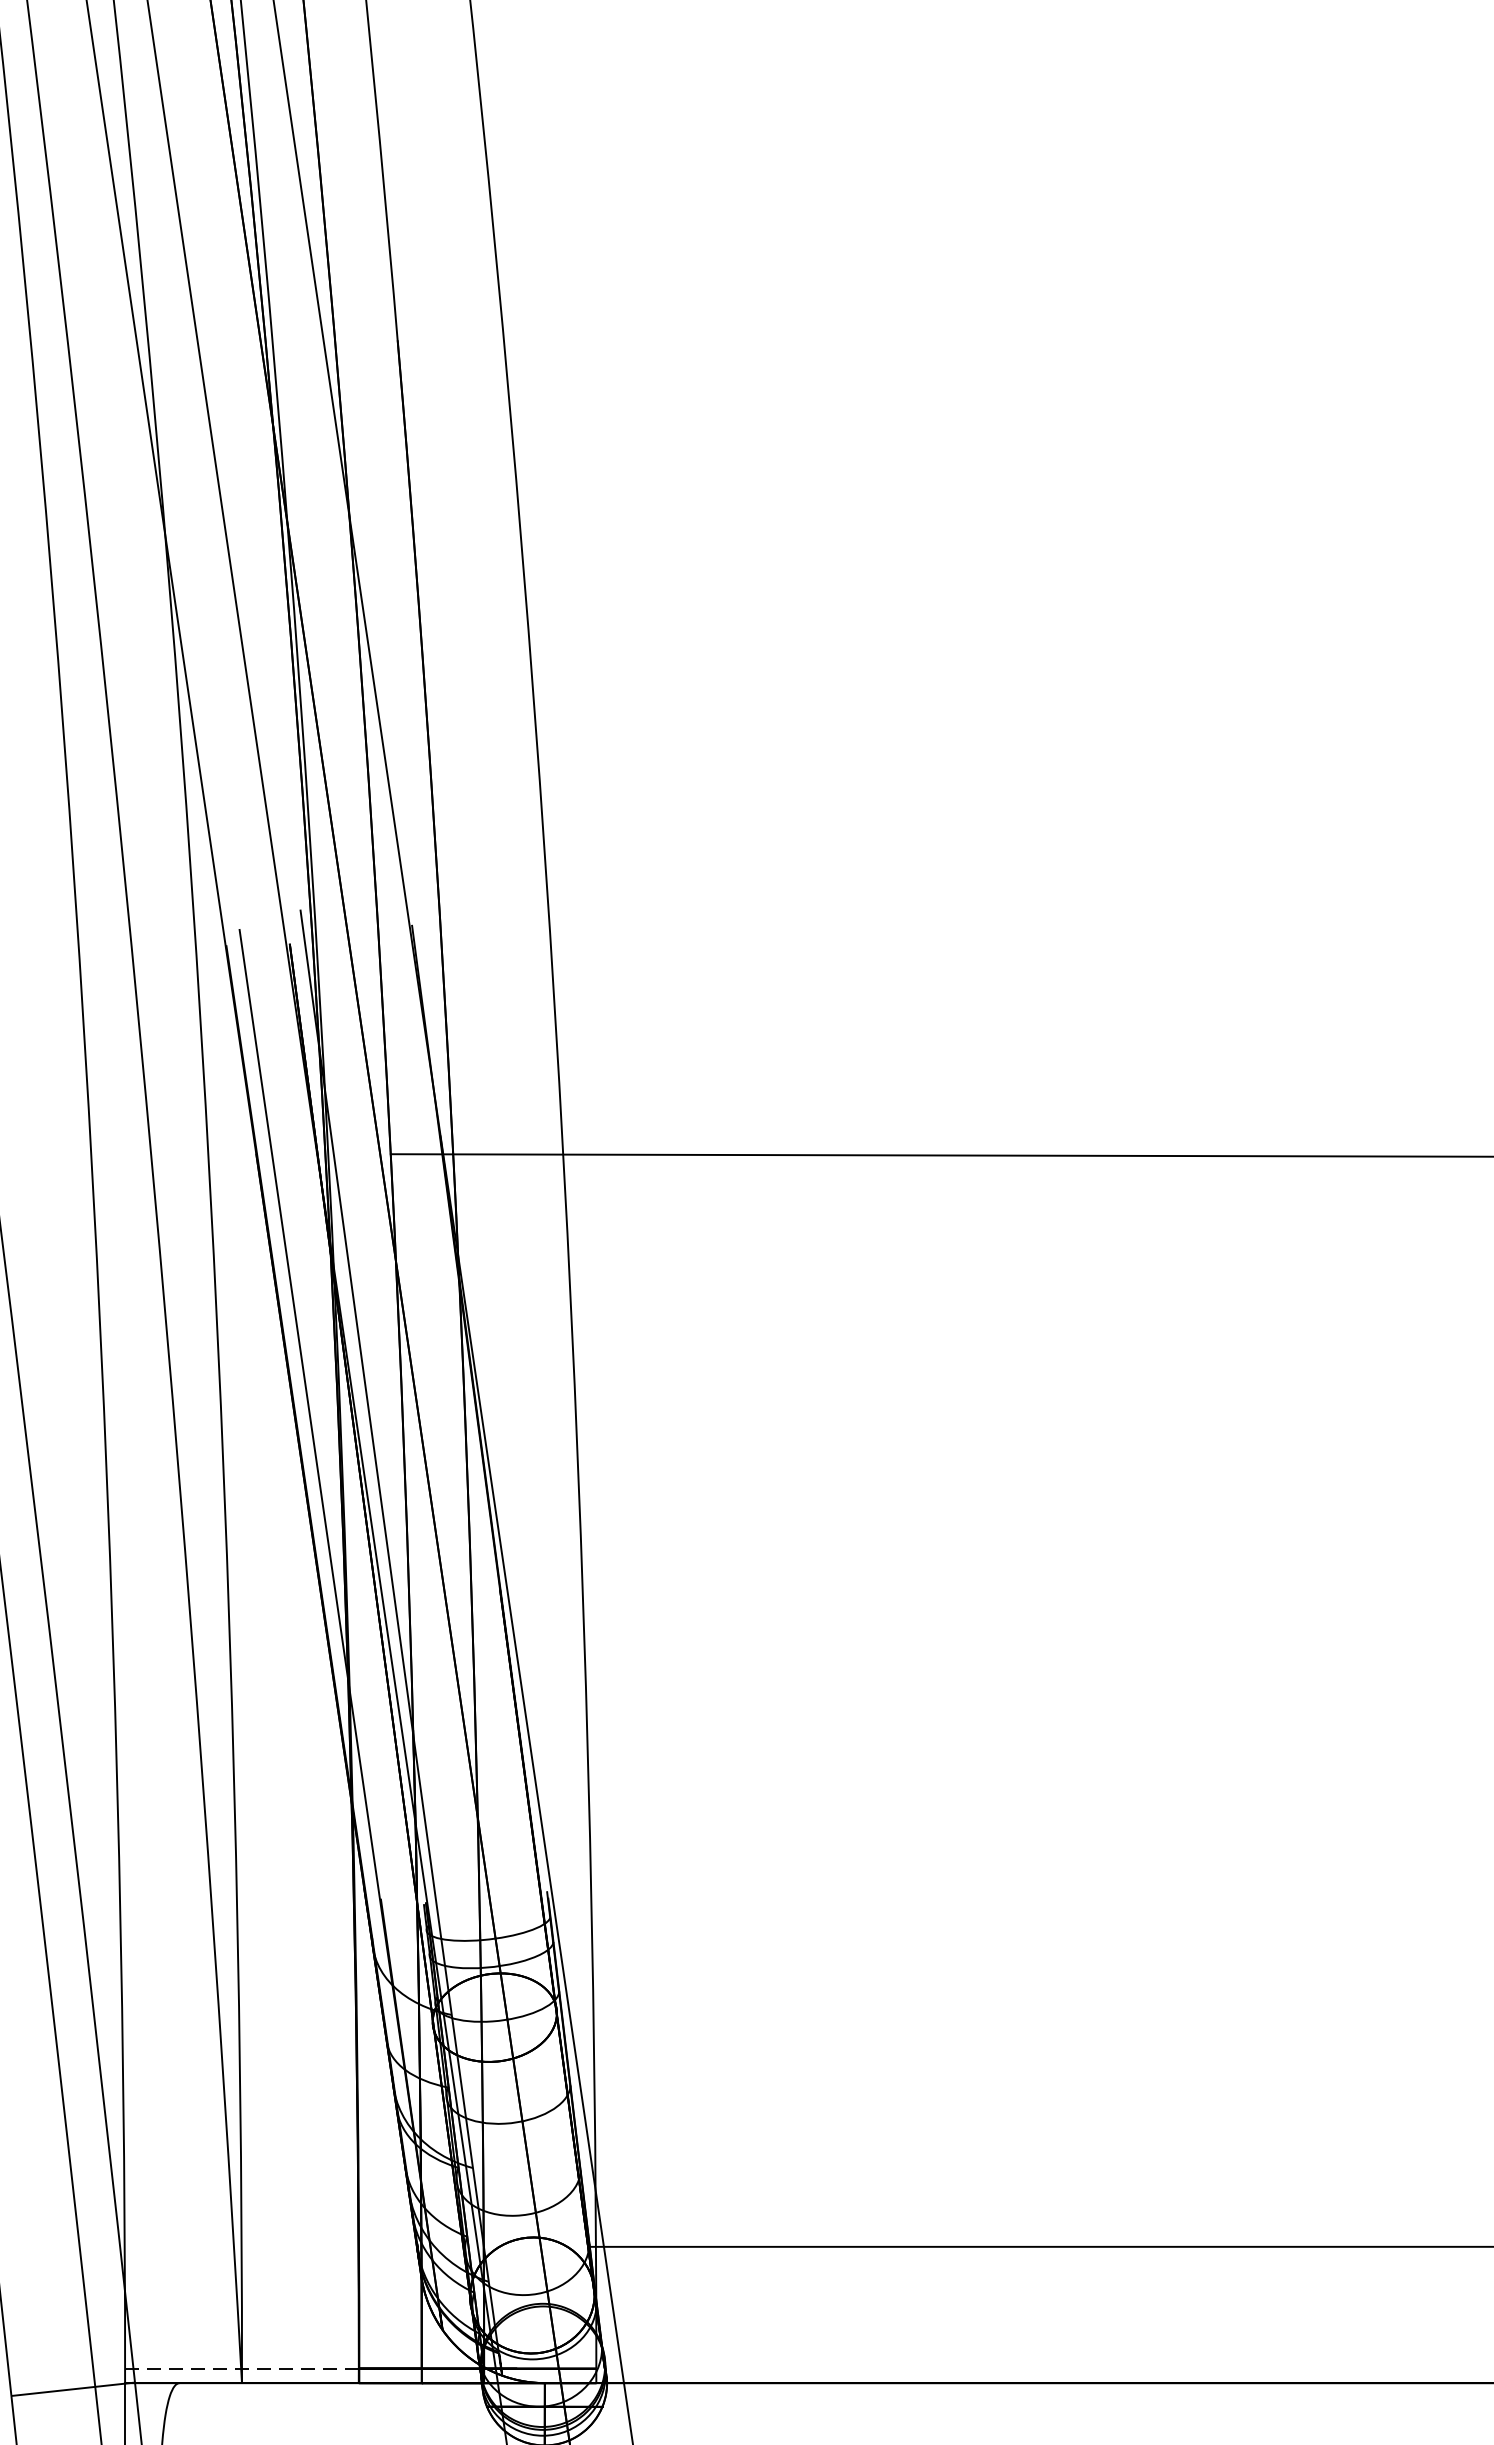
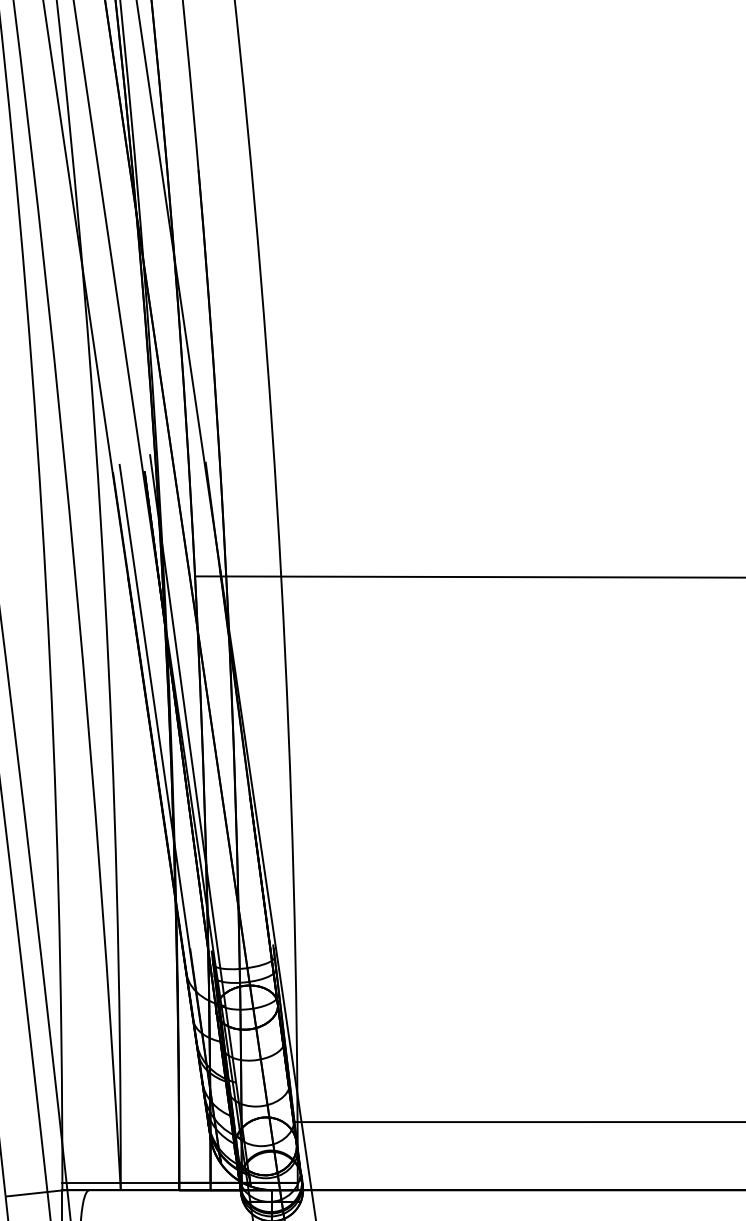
line: (243, 2367) -> (121, 1182), dashed -> solid

